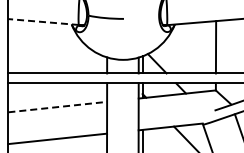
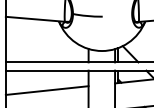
line: (43, 22) -> (35, 19), dashed -> solid
line: (57, 107) -> (47, 90), dashed -> solid

